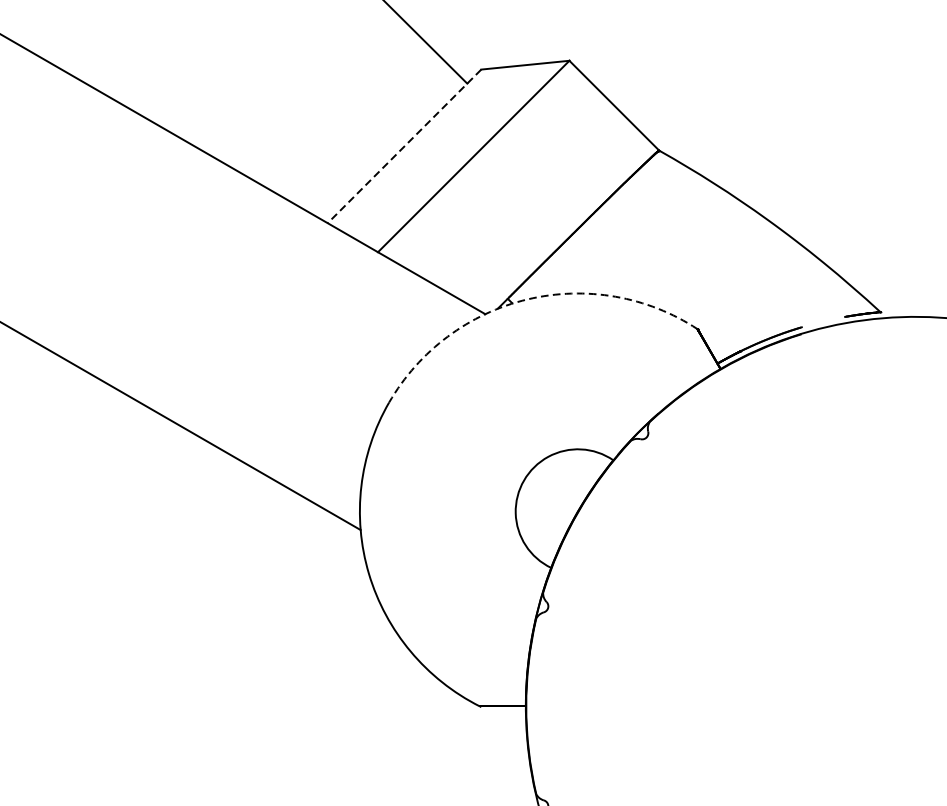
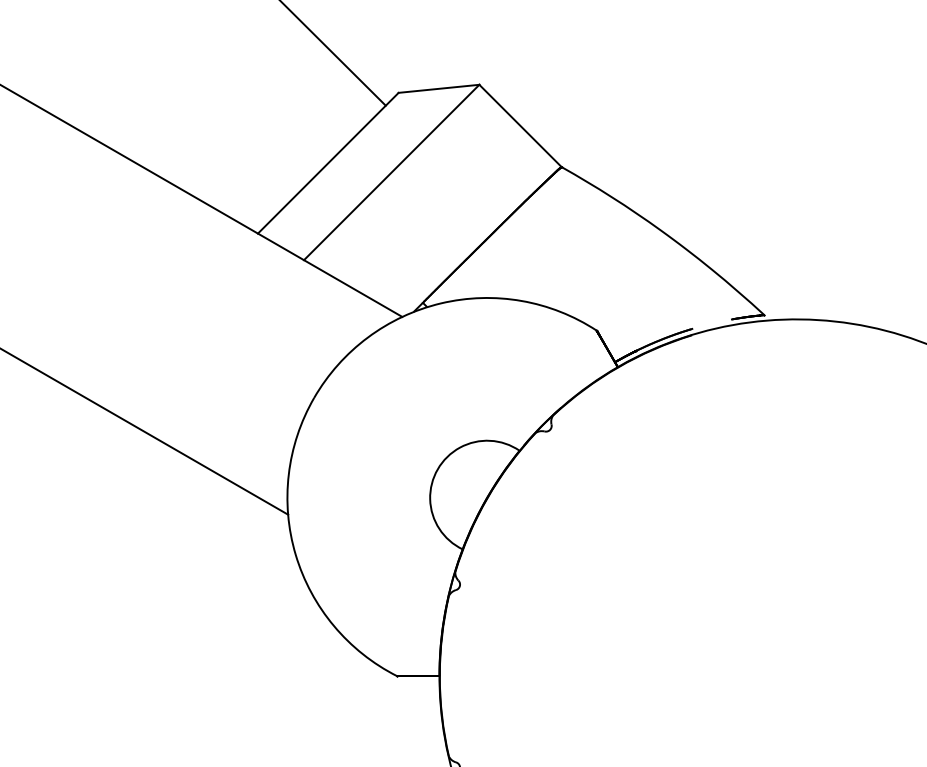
line: (404, 146) -> (328, 163), dashed -> solid
arc: (528, 299) -> (441, 303), dashed -> solid

